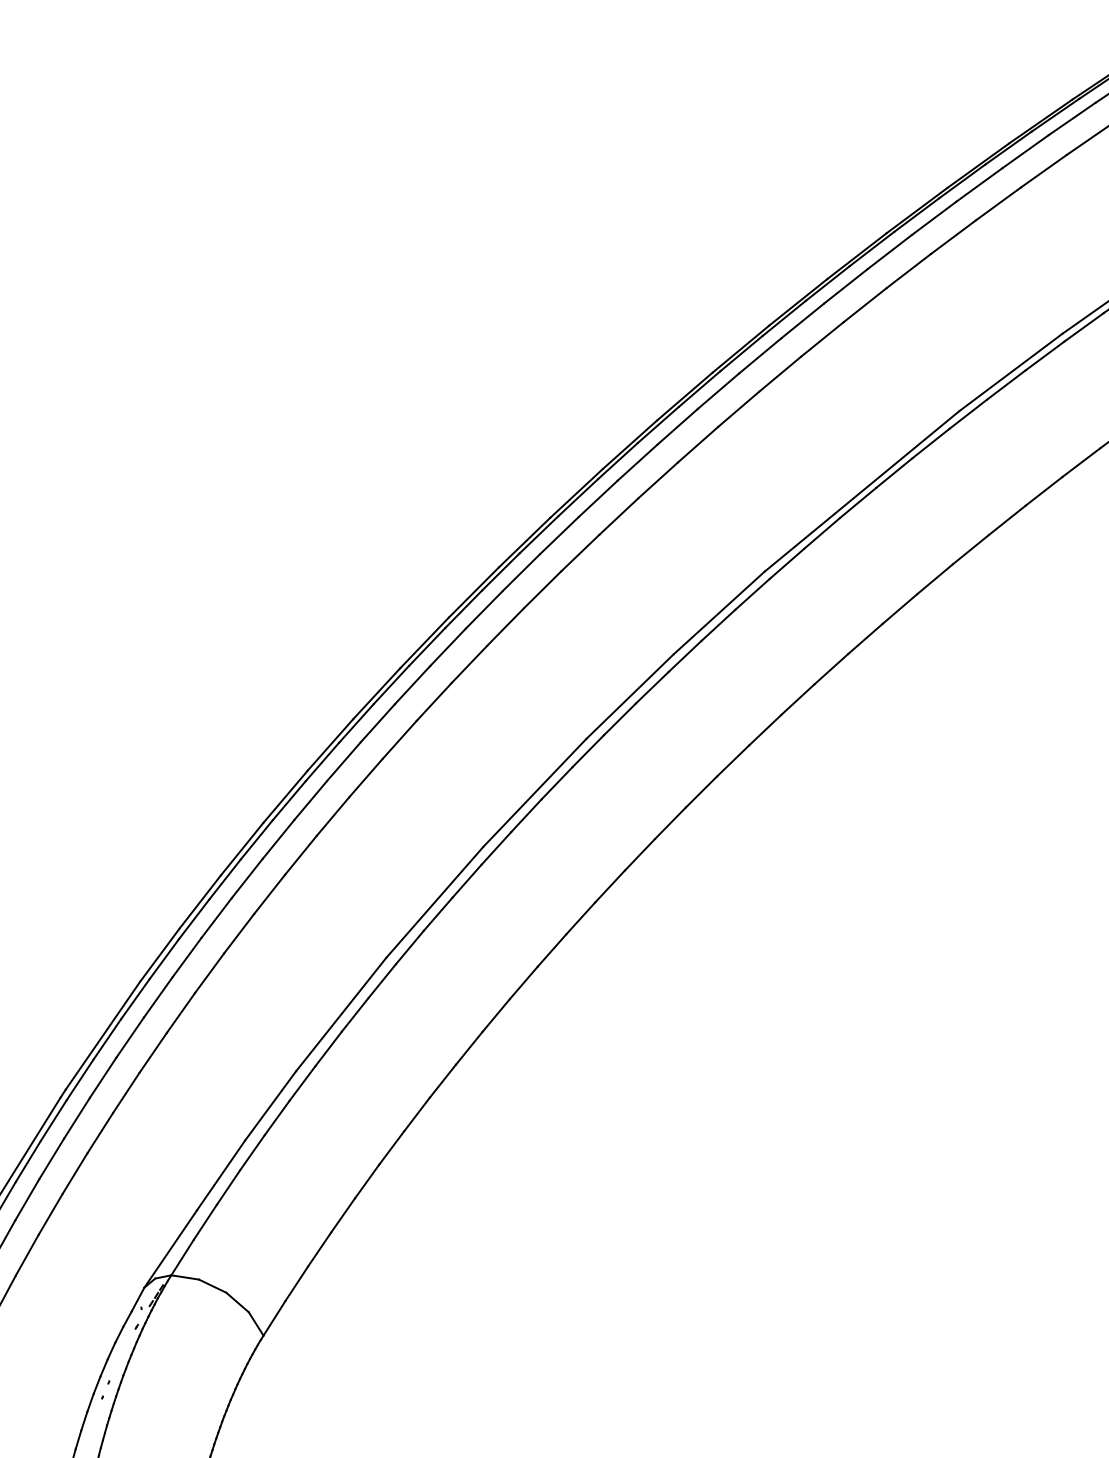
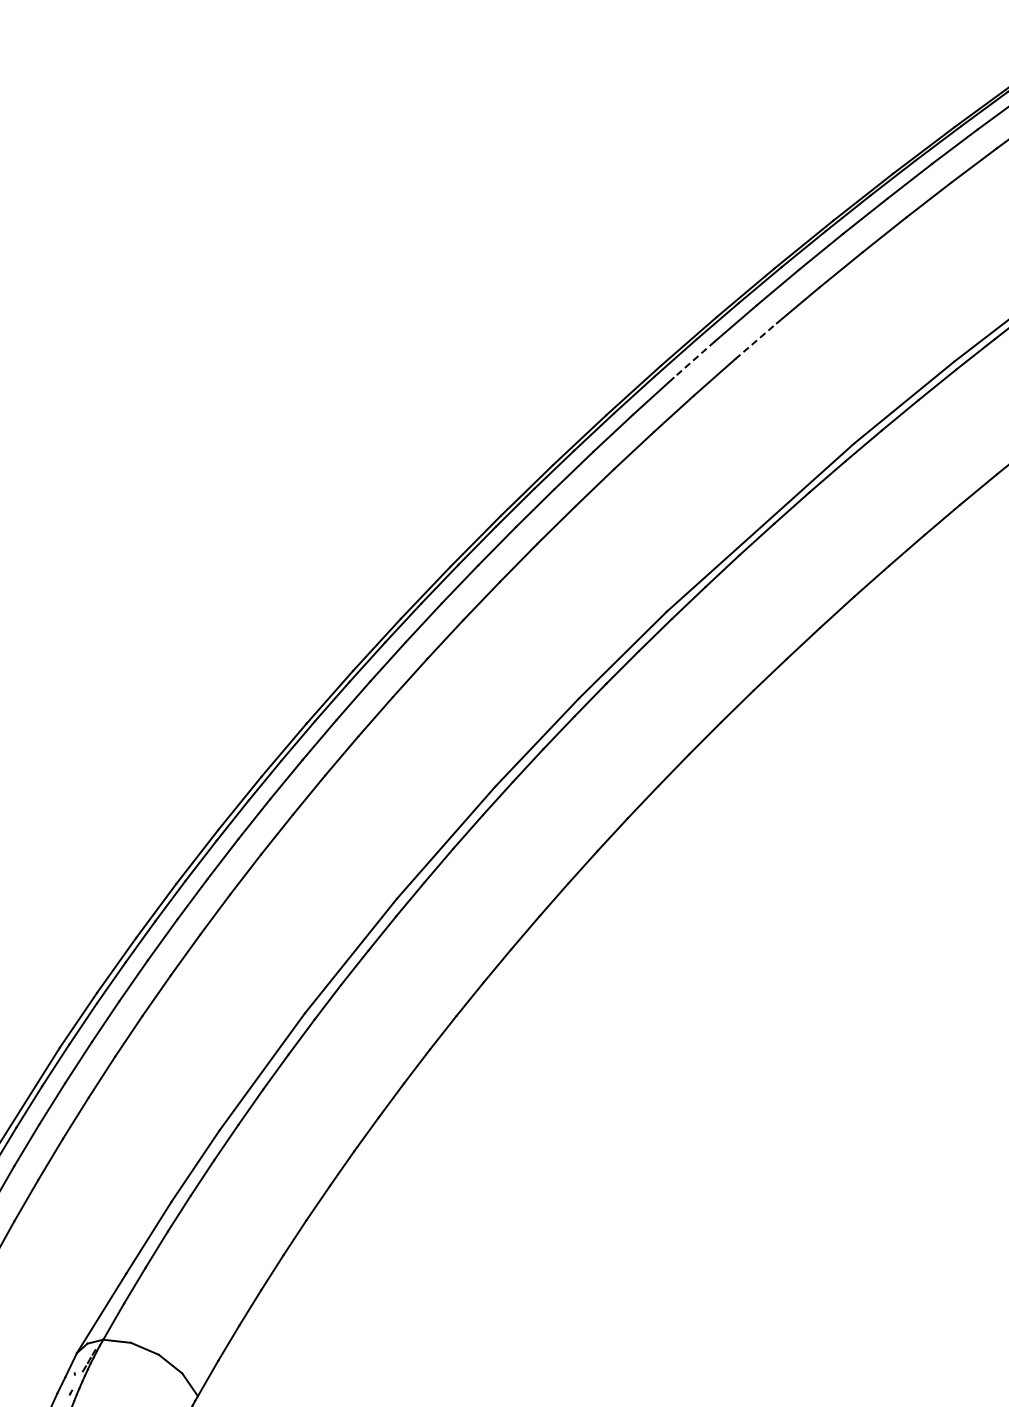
line: (865, 305) -> (756, 341), solid -> dashed
line: (802, 320) -> (693, 359), solid -> dashed

